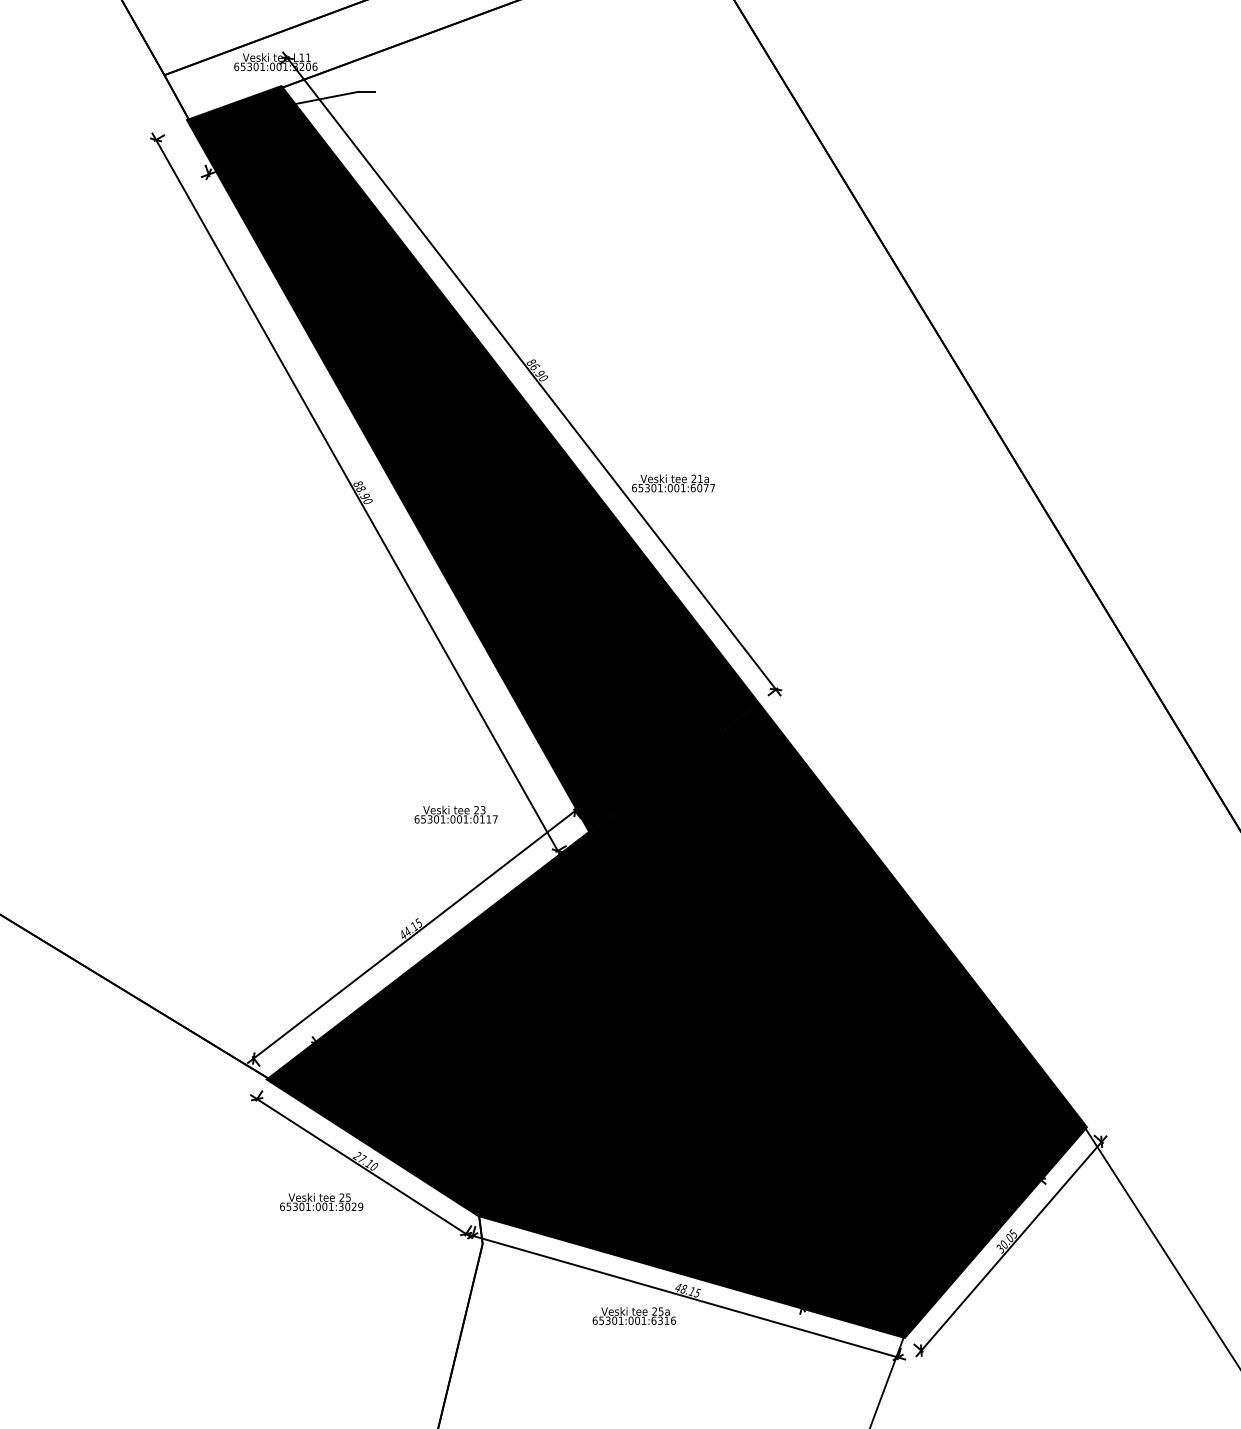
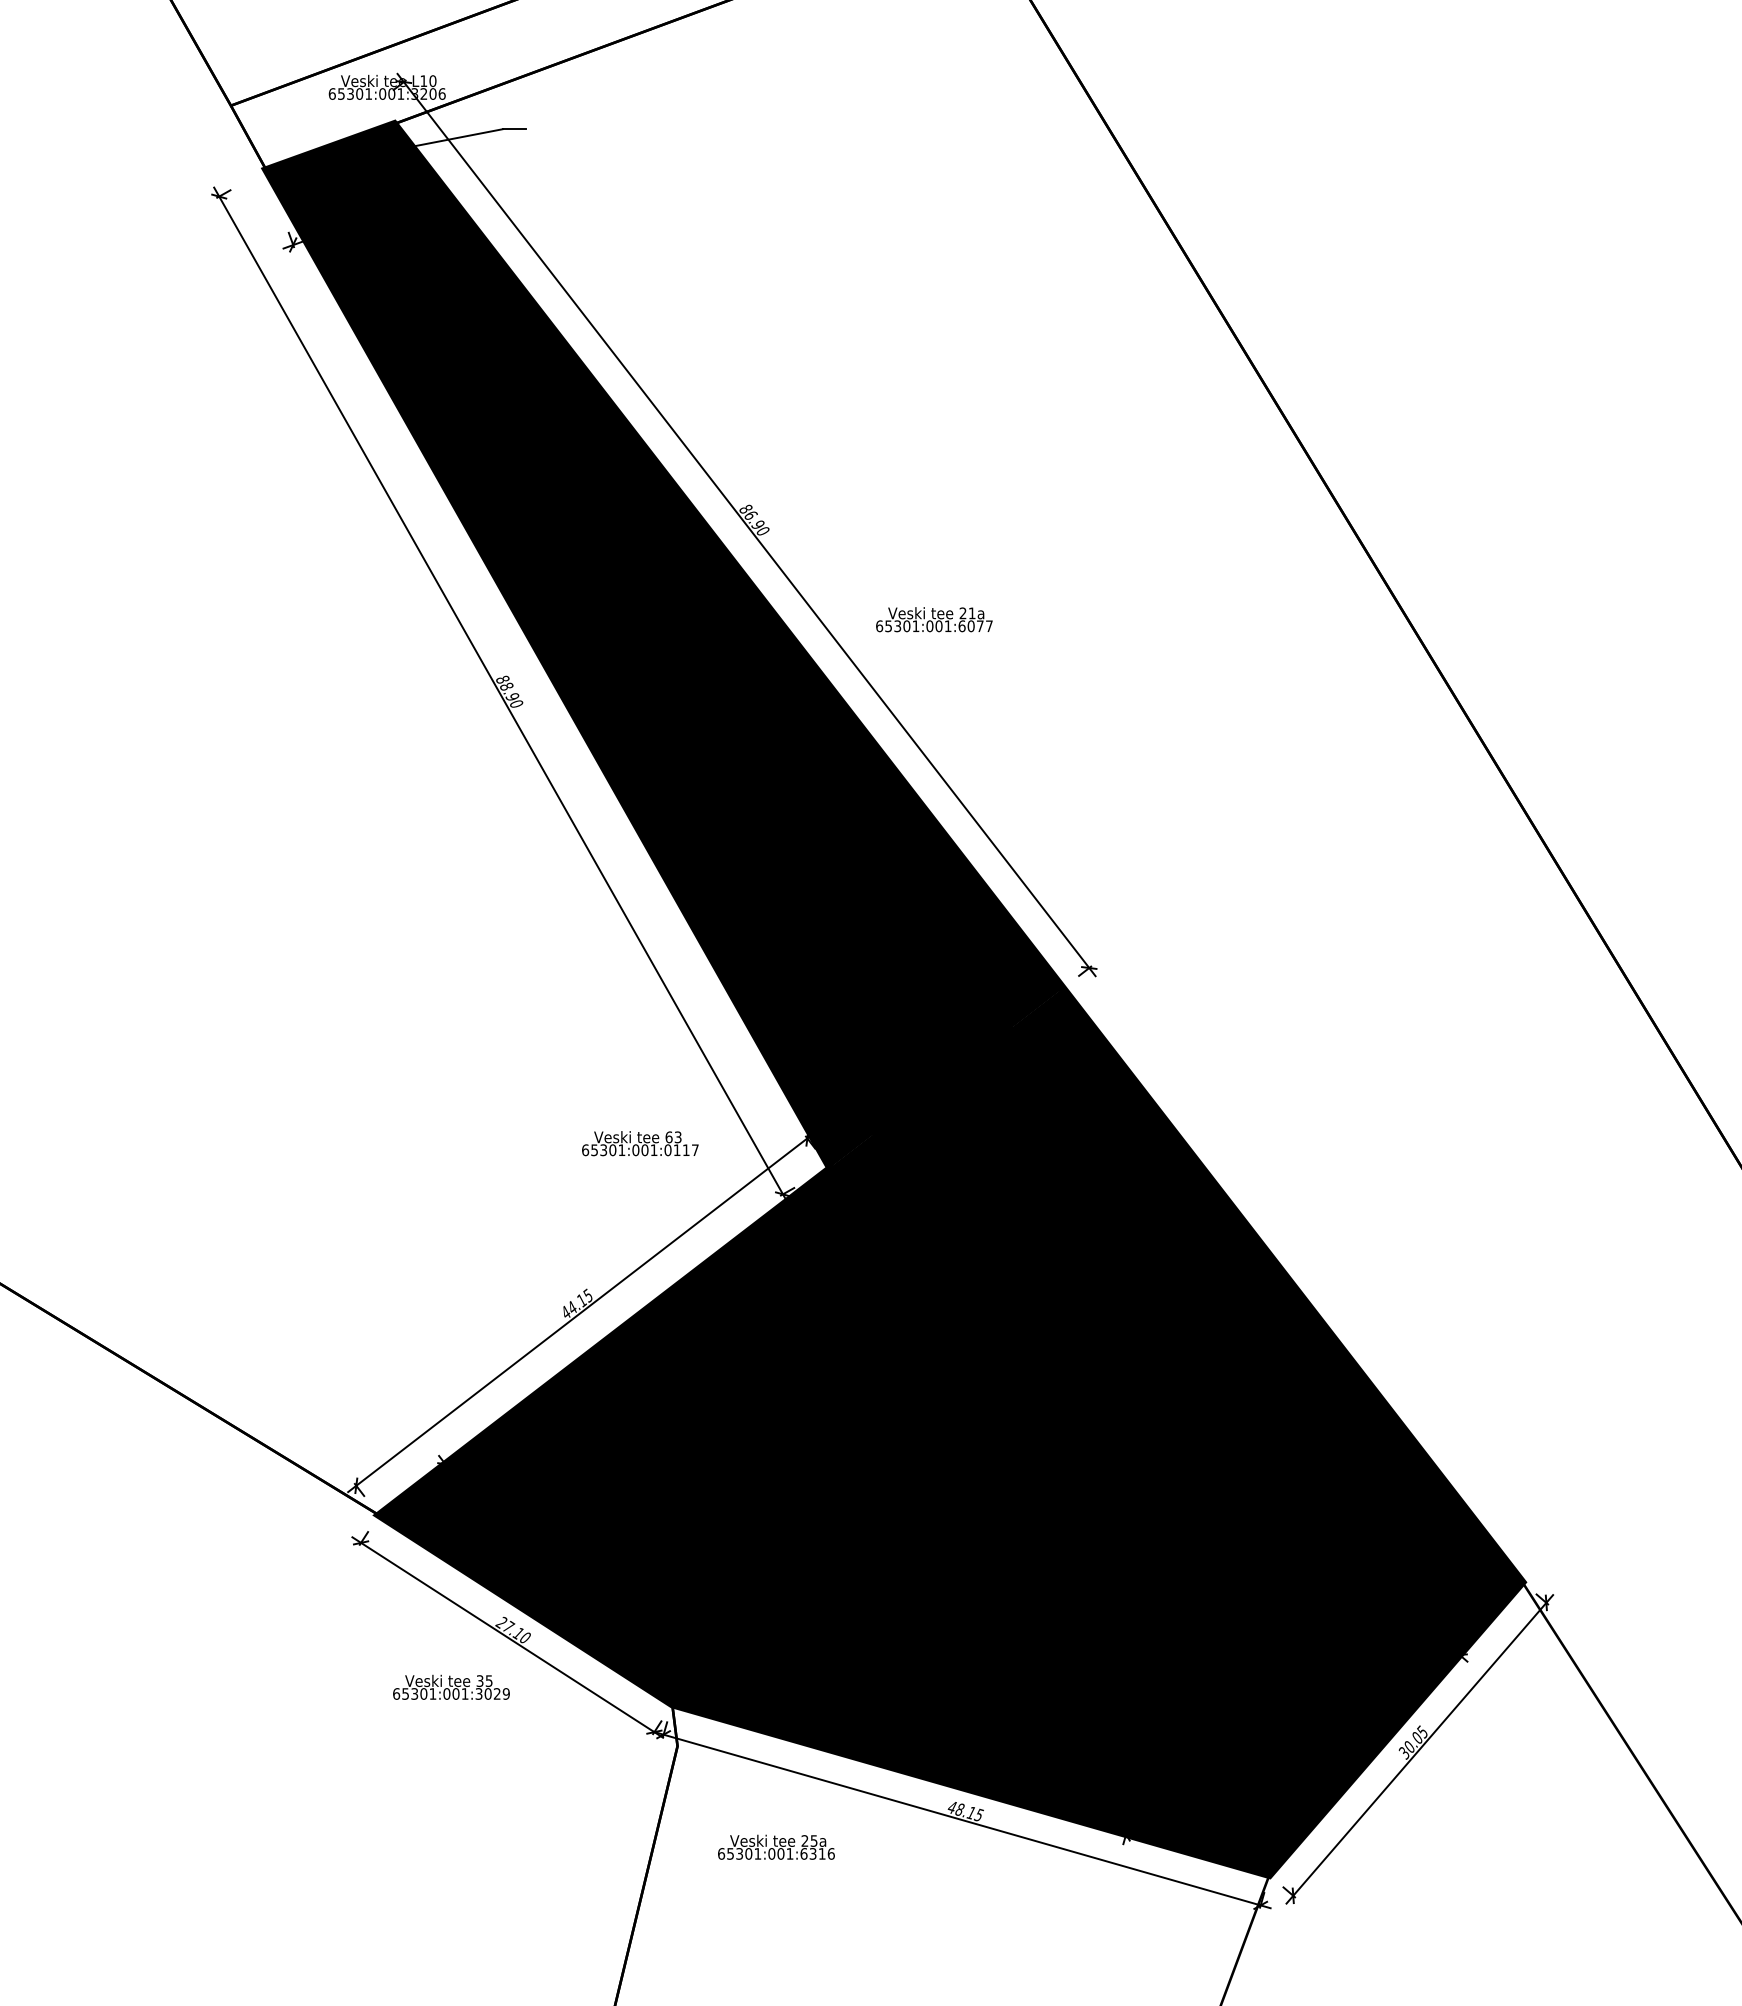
text: (308, 57) -> (432, 81), L11 -> L10
text: (673, 483) -> (934, 619), moved
text: (476, 810) -> (668, 1137), 23 -> 63
text: (341, 1197) -> (479, 1681), 25 -> 35
text: (634, 1315) -> (776, 1846), moved

